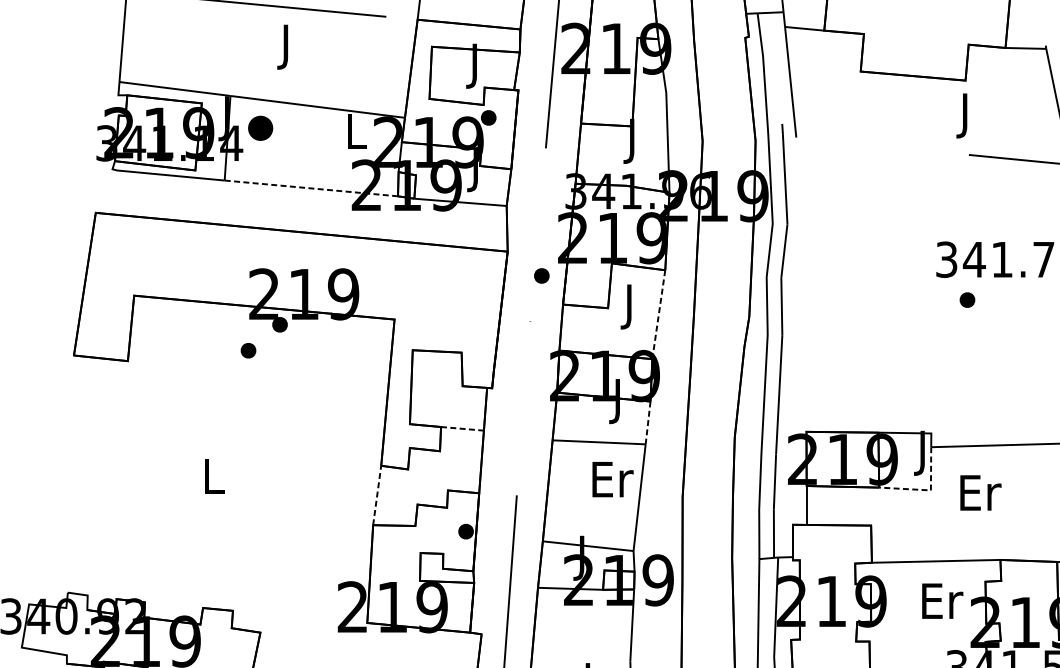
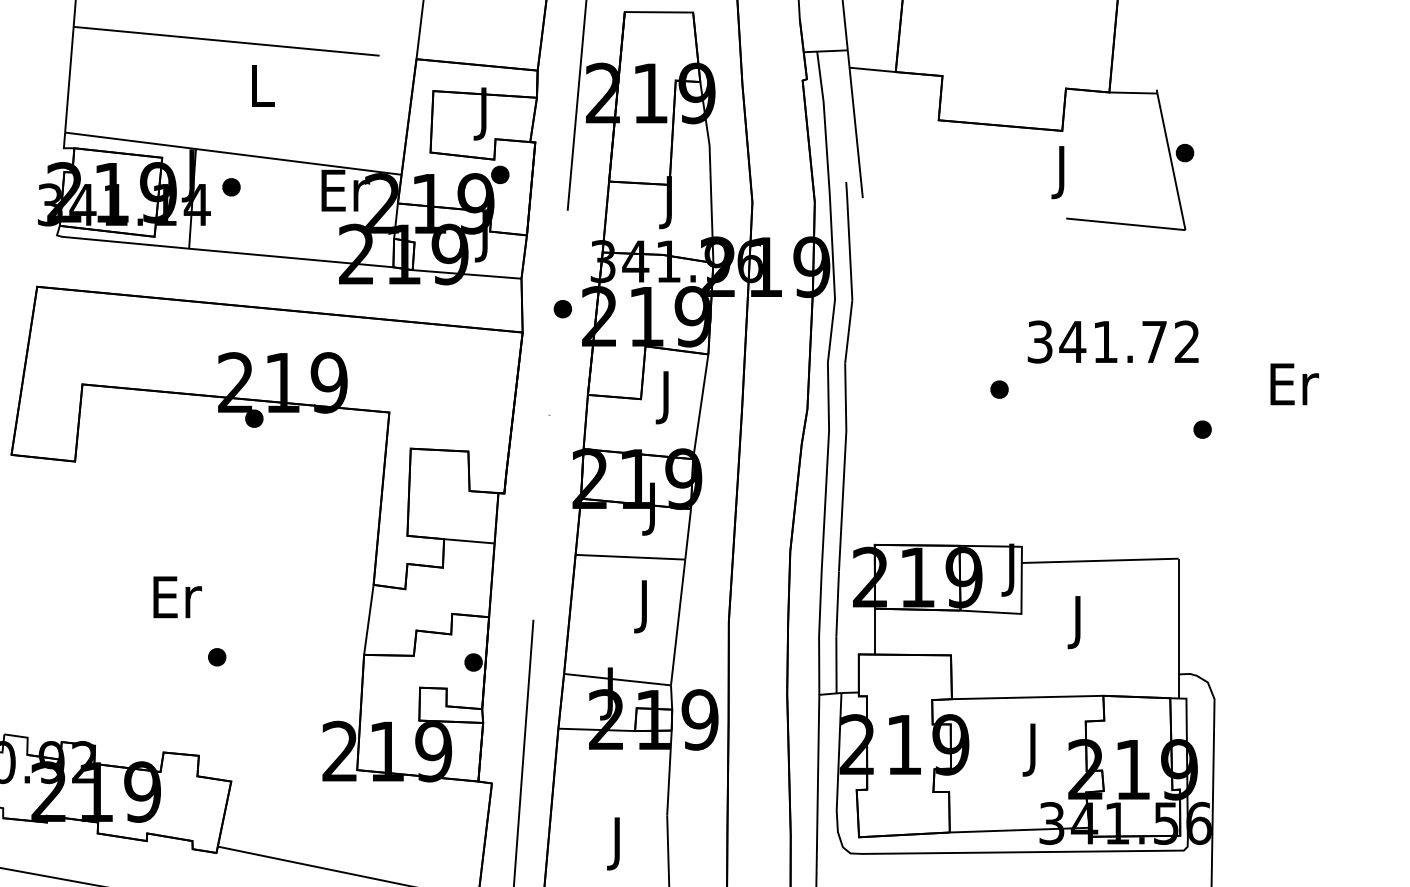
text: (286, 47) -> (262, 91), J -> L
part: (260, 128) -> (231, 187), size x0.62
text: (357, 131) -> (345, 190), L -> Er
line: (311, 188) -> (291, 258), dashed -> solid
part: (541, 276) -> (562, 309), moved
part: (967, 300) -> (999, 389), moved
line: (658, 314) -> (700, 406), dashed -> solid
part: (248, 350) -> (217, 657), moved
line: (648, 423) -> (688, 534), dashed -> solid
line: (462, 428) -> (469, 541), dashed -> solid
text: (214, 476) -> (177, 597), L -> Er
text: (612, 484) -> (646, 606), Er -> J
line: (926, 490) -> (1016, 613), dashed -> solid
line: (376, 495) -> (368, 619), dashed -> solid
text: (981, 497) -> (1080, 622), Er -> J
text: (942, 605) -> (1035, 749), Er -> J

